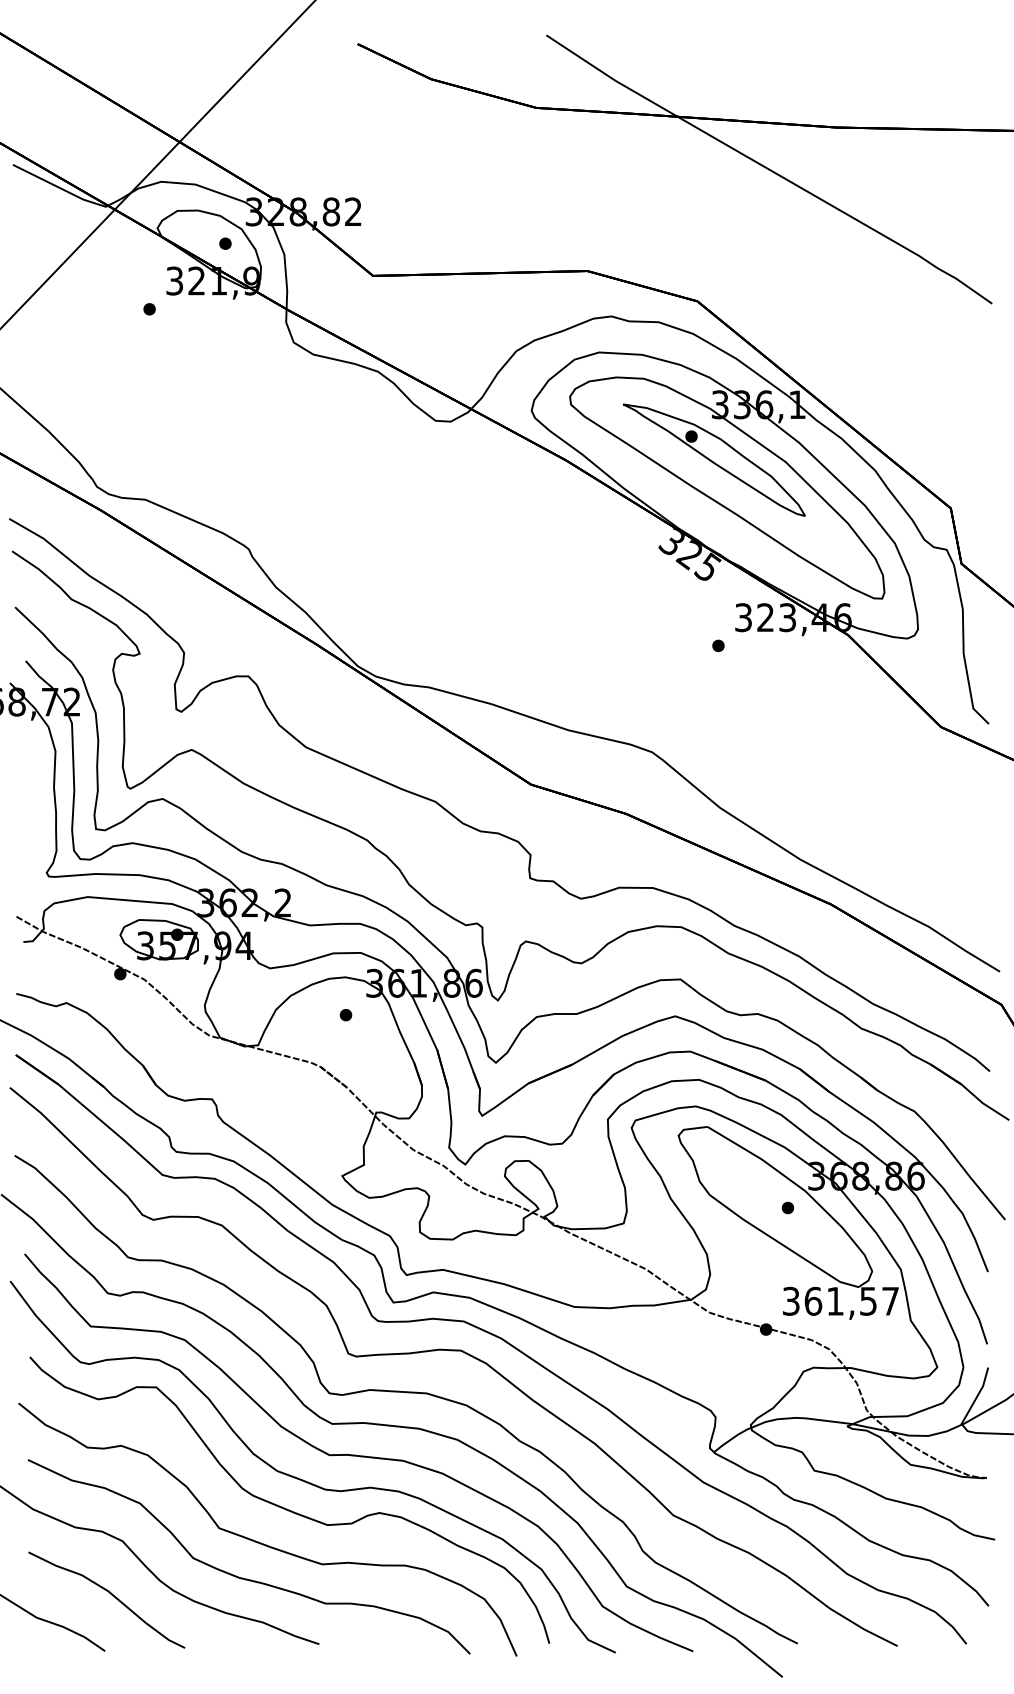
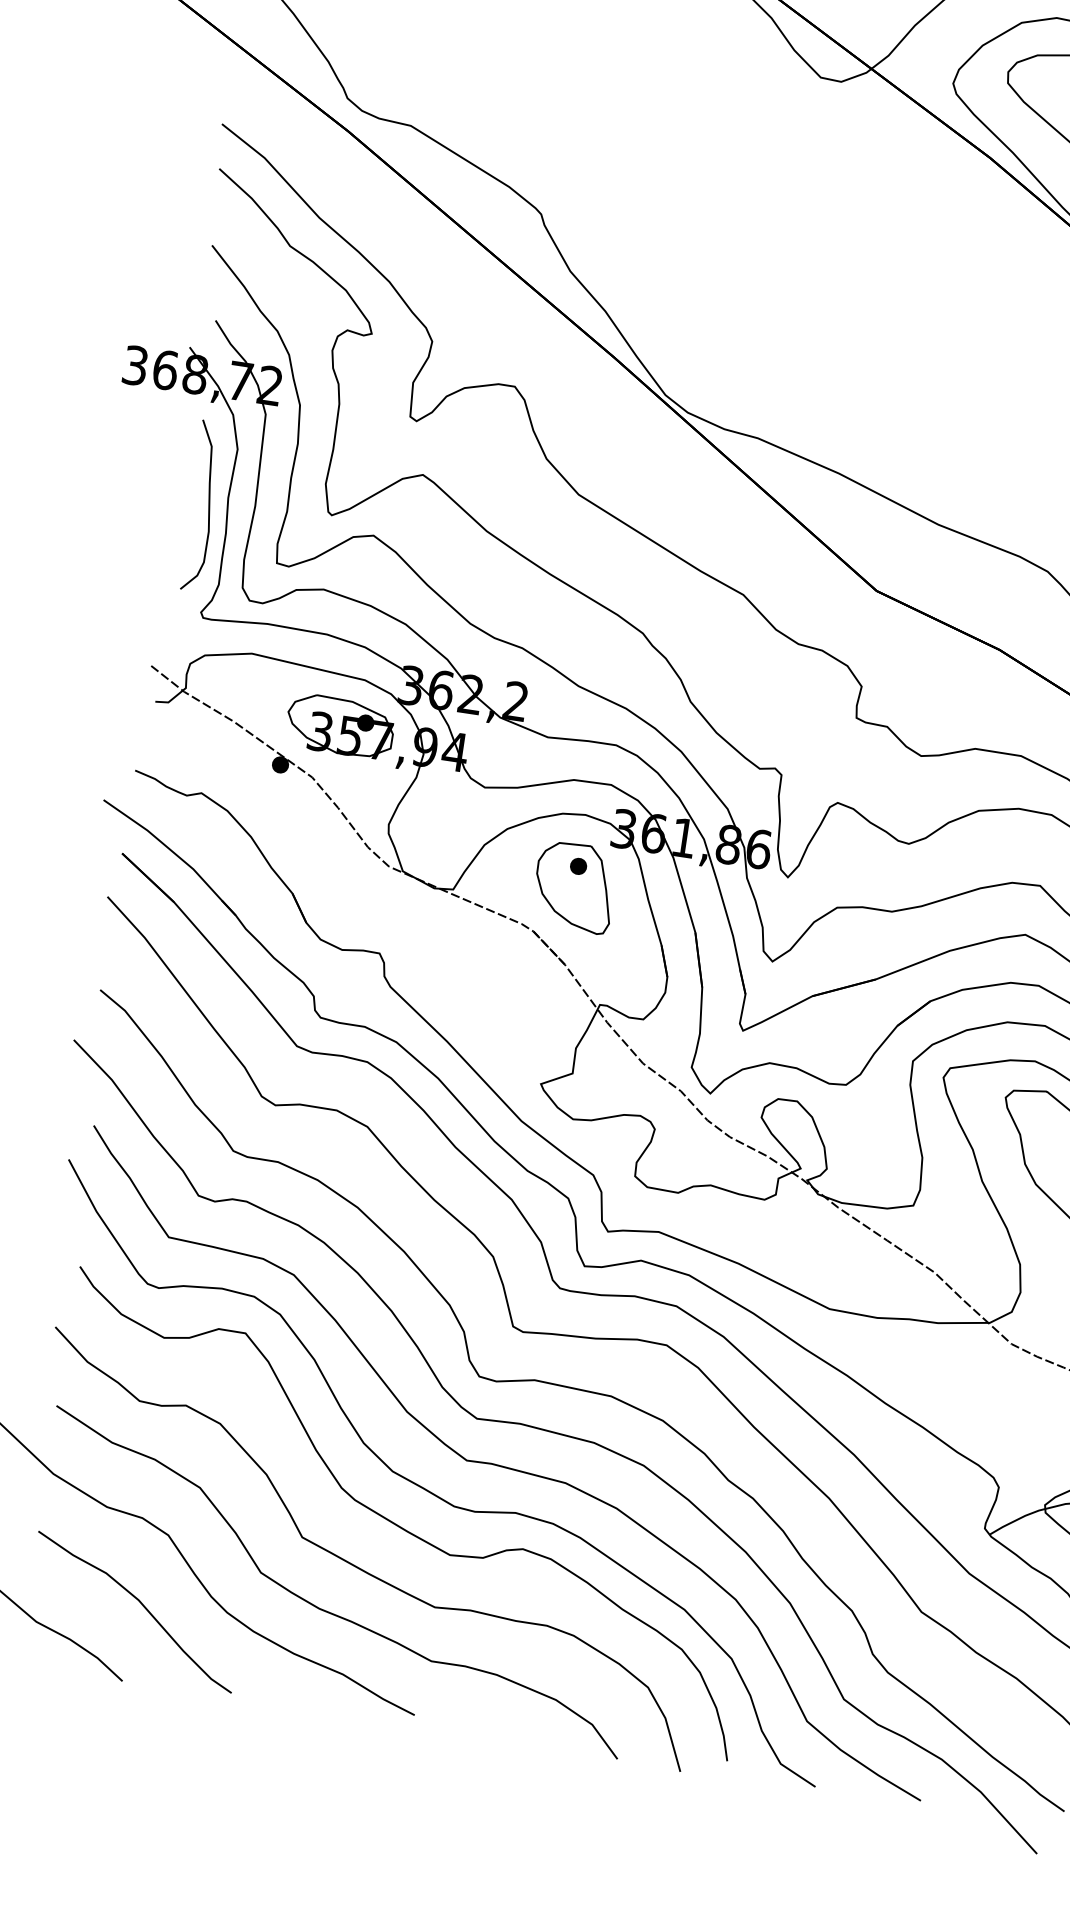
curve: (39, 792) -> (207, 501), added
part: (344, 1030) -> (573, 886), added

